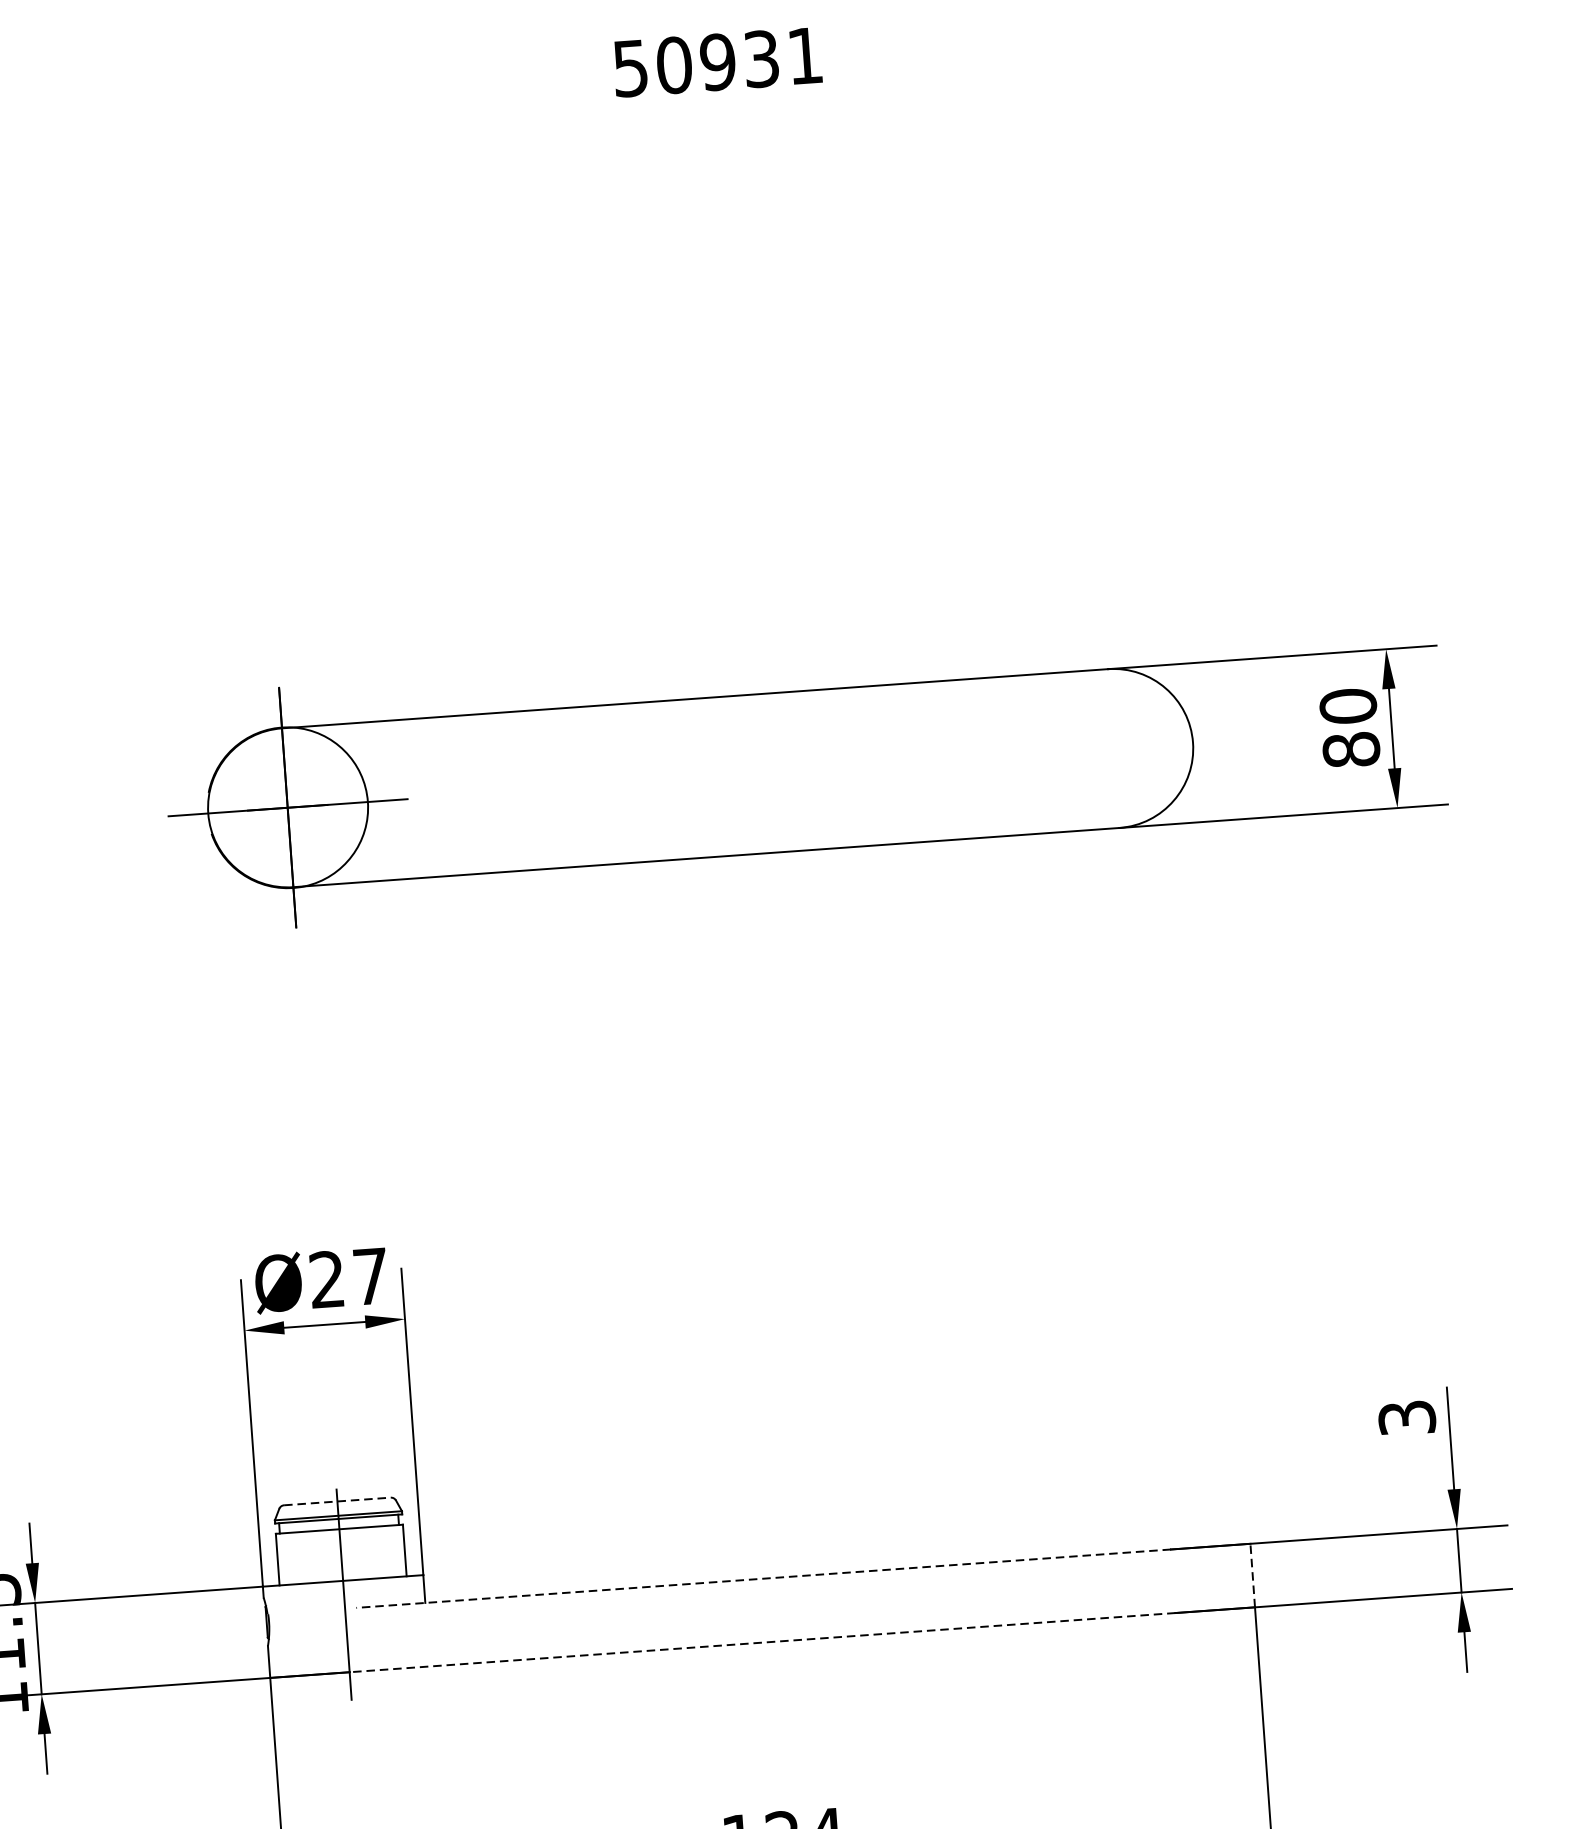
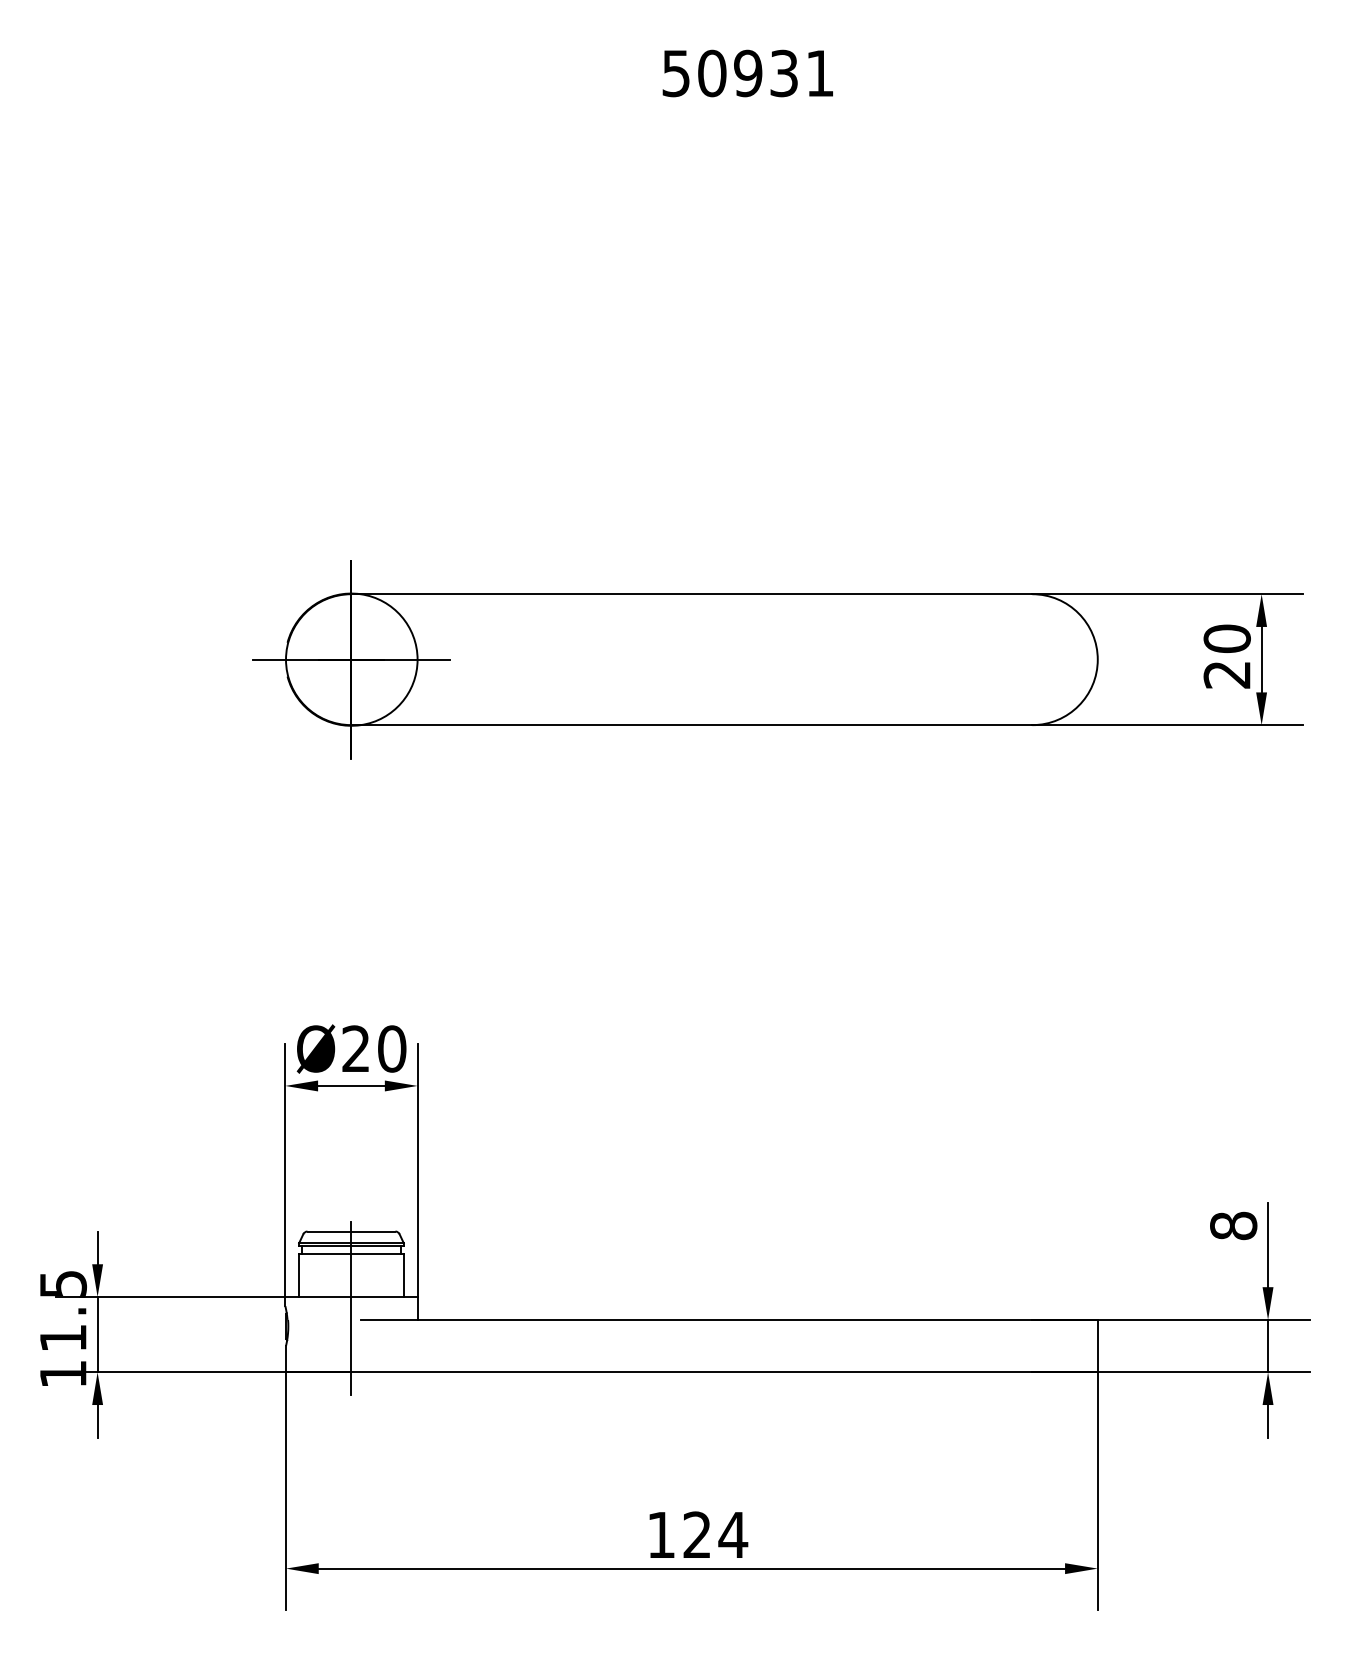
text: (1350, 749) -> (1226, 674), 80 -> 20
text: (371, 1275) -> (392, 1048), Ø27 -> Ø20
text: (1406, 1417) -> (1233, 1225), 3 -> 8
line: (337, 1501) -> (351, 1231), dashed -> solid
line: (1252, 1574) -> (1097, 1345), dashed -> solid
line: (763, 1578) -> (696, 1319), dashed -> solid
line: (762, 1642) -> (691, 1372), dashed -> solid

